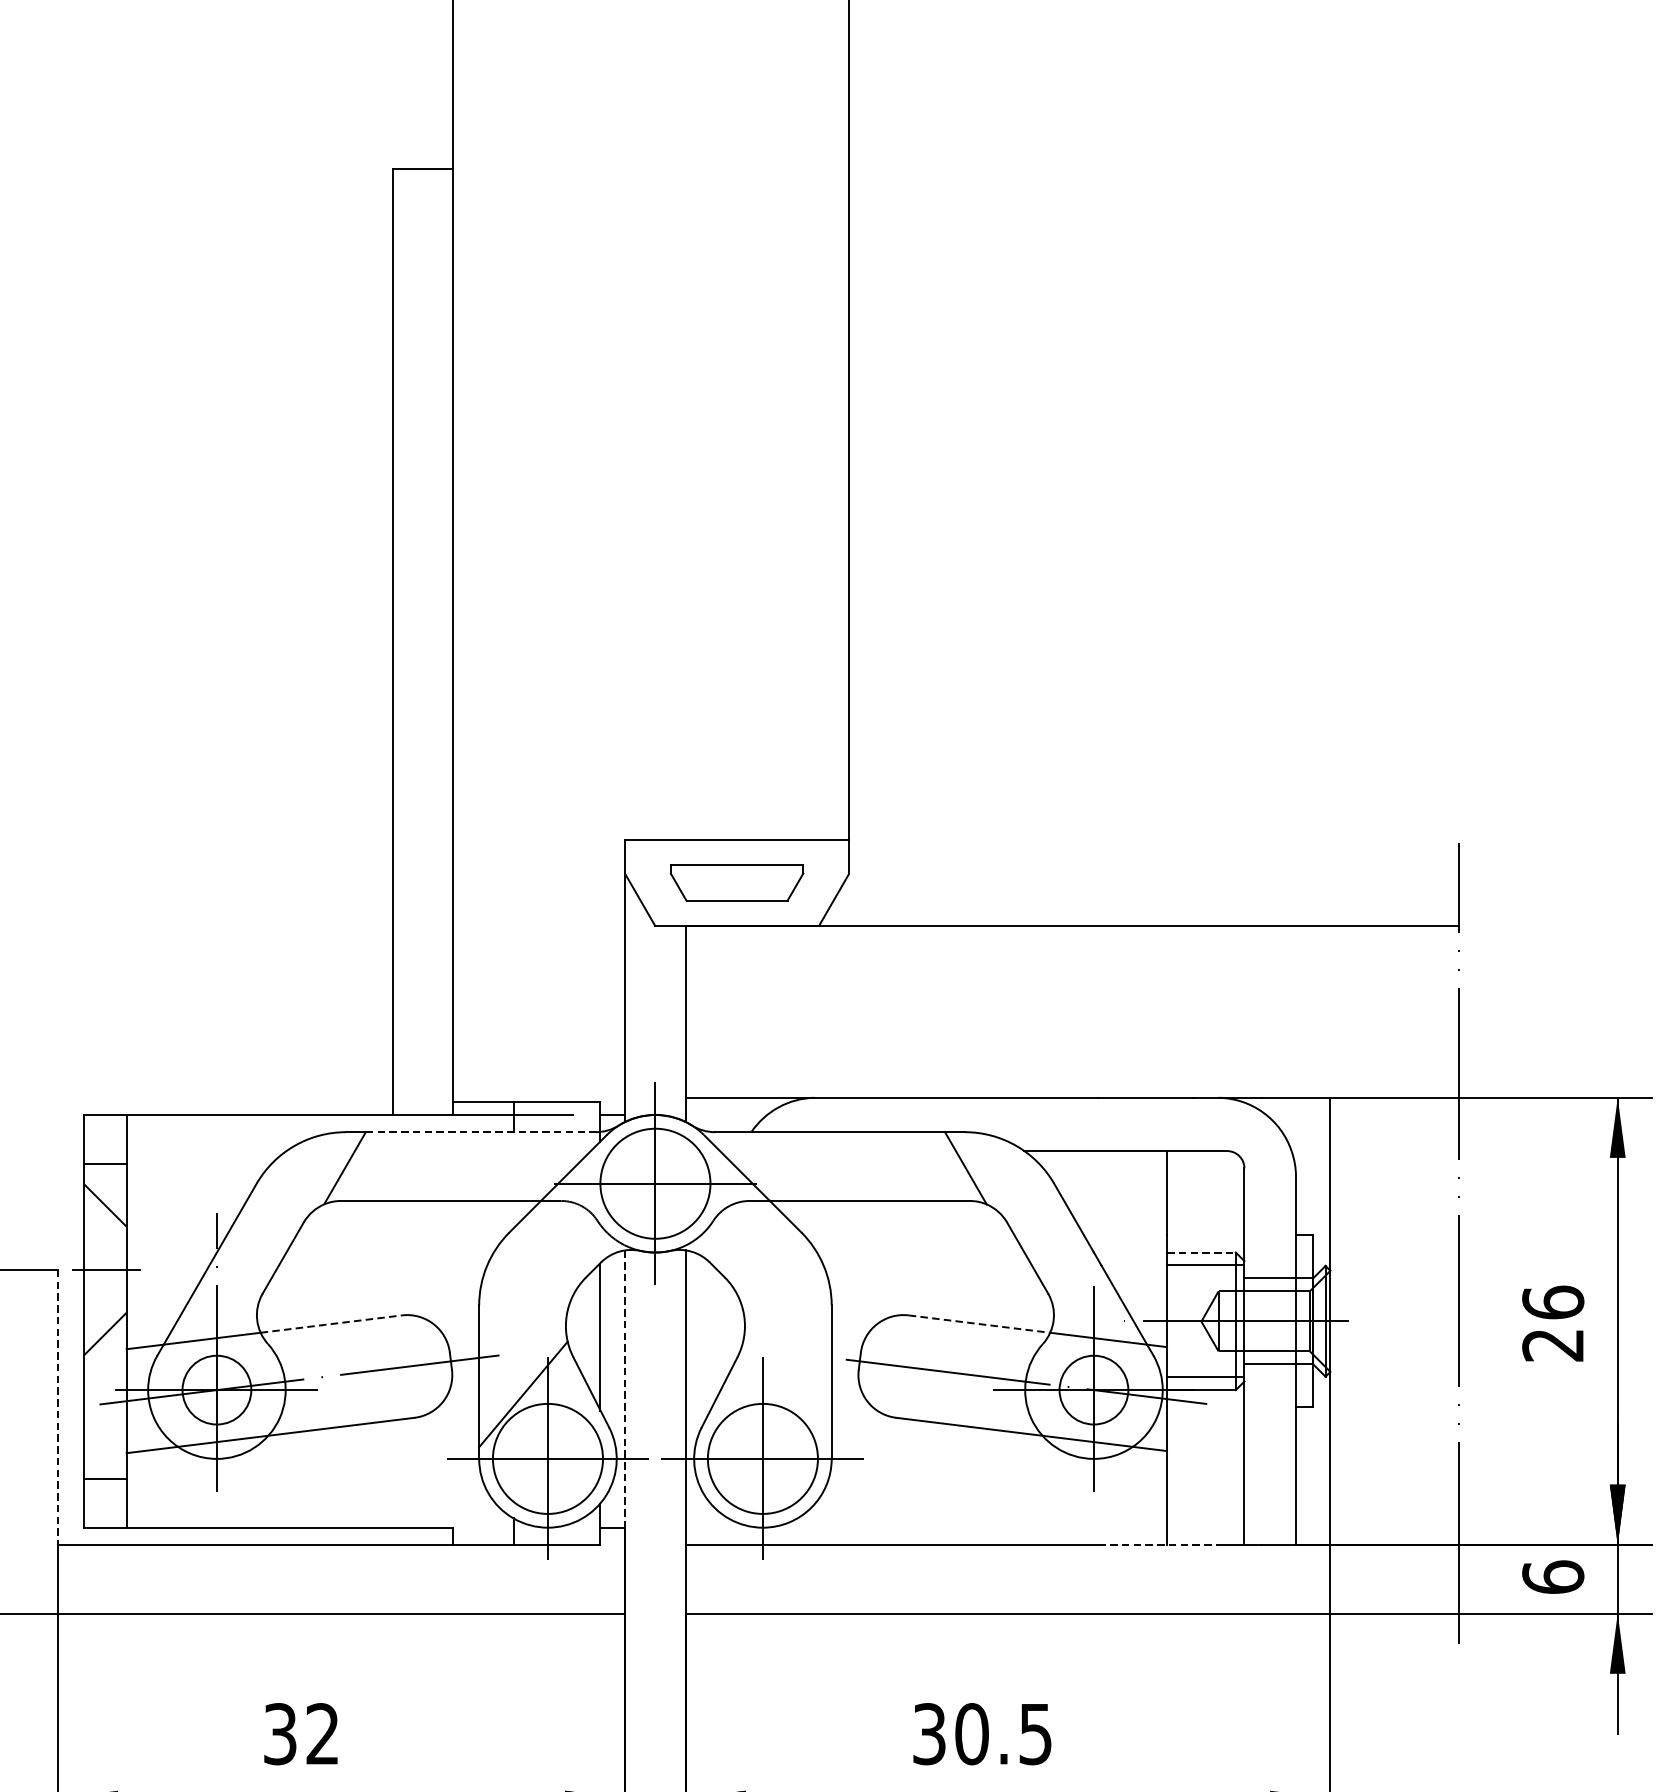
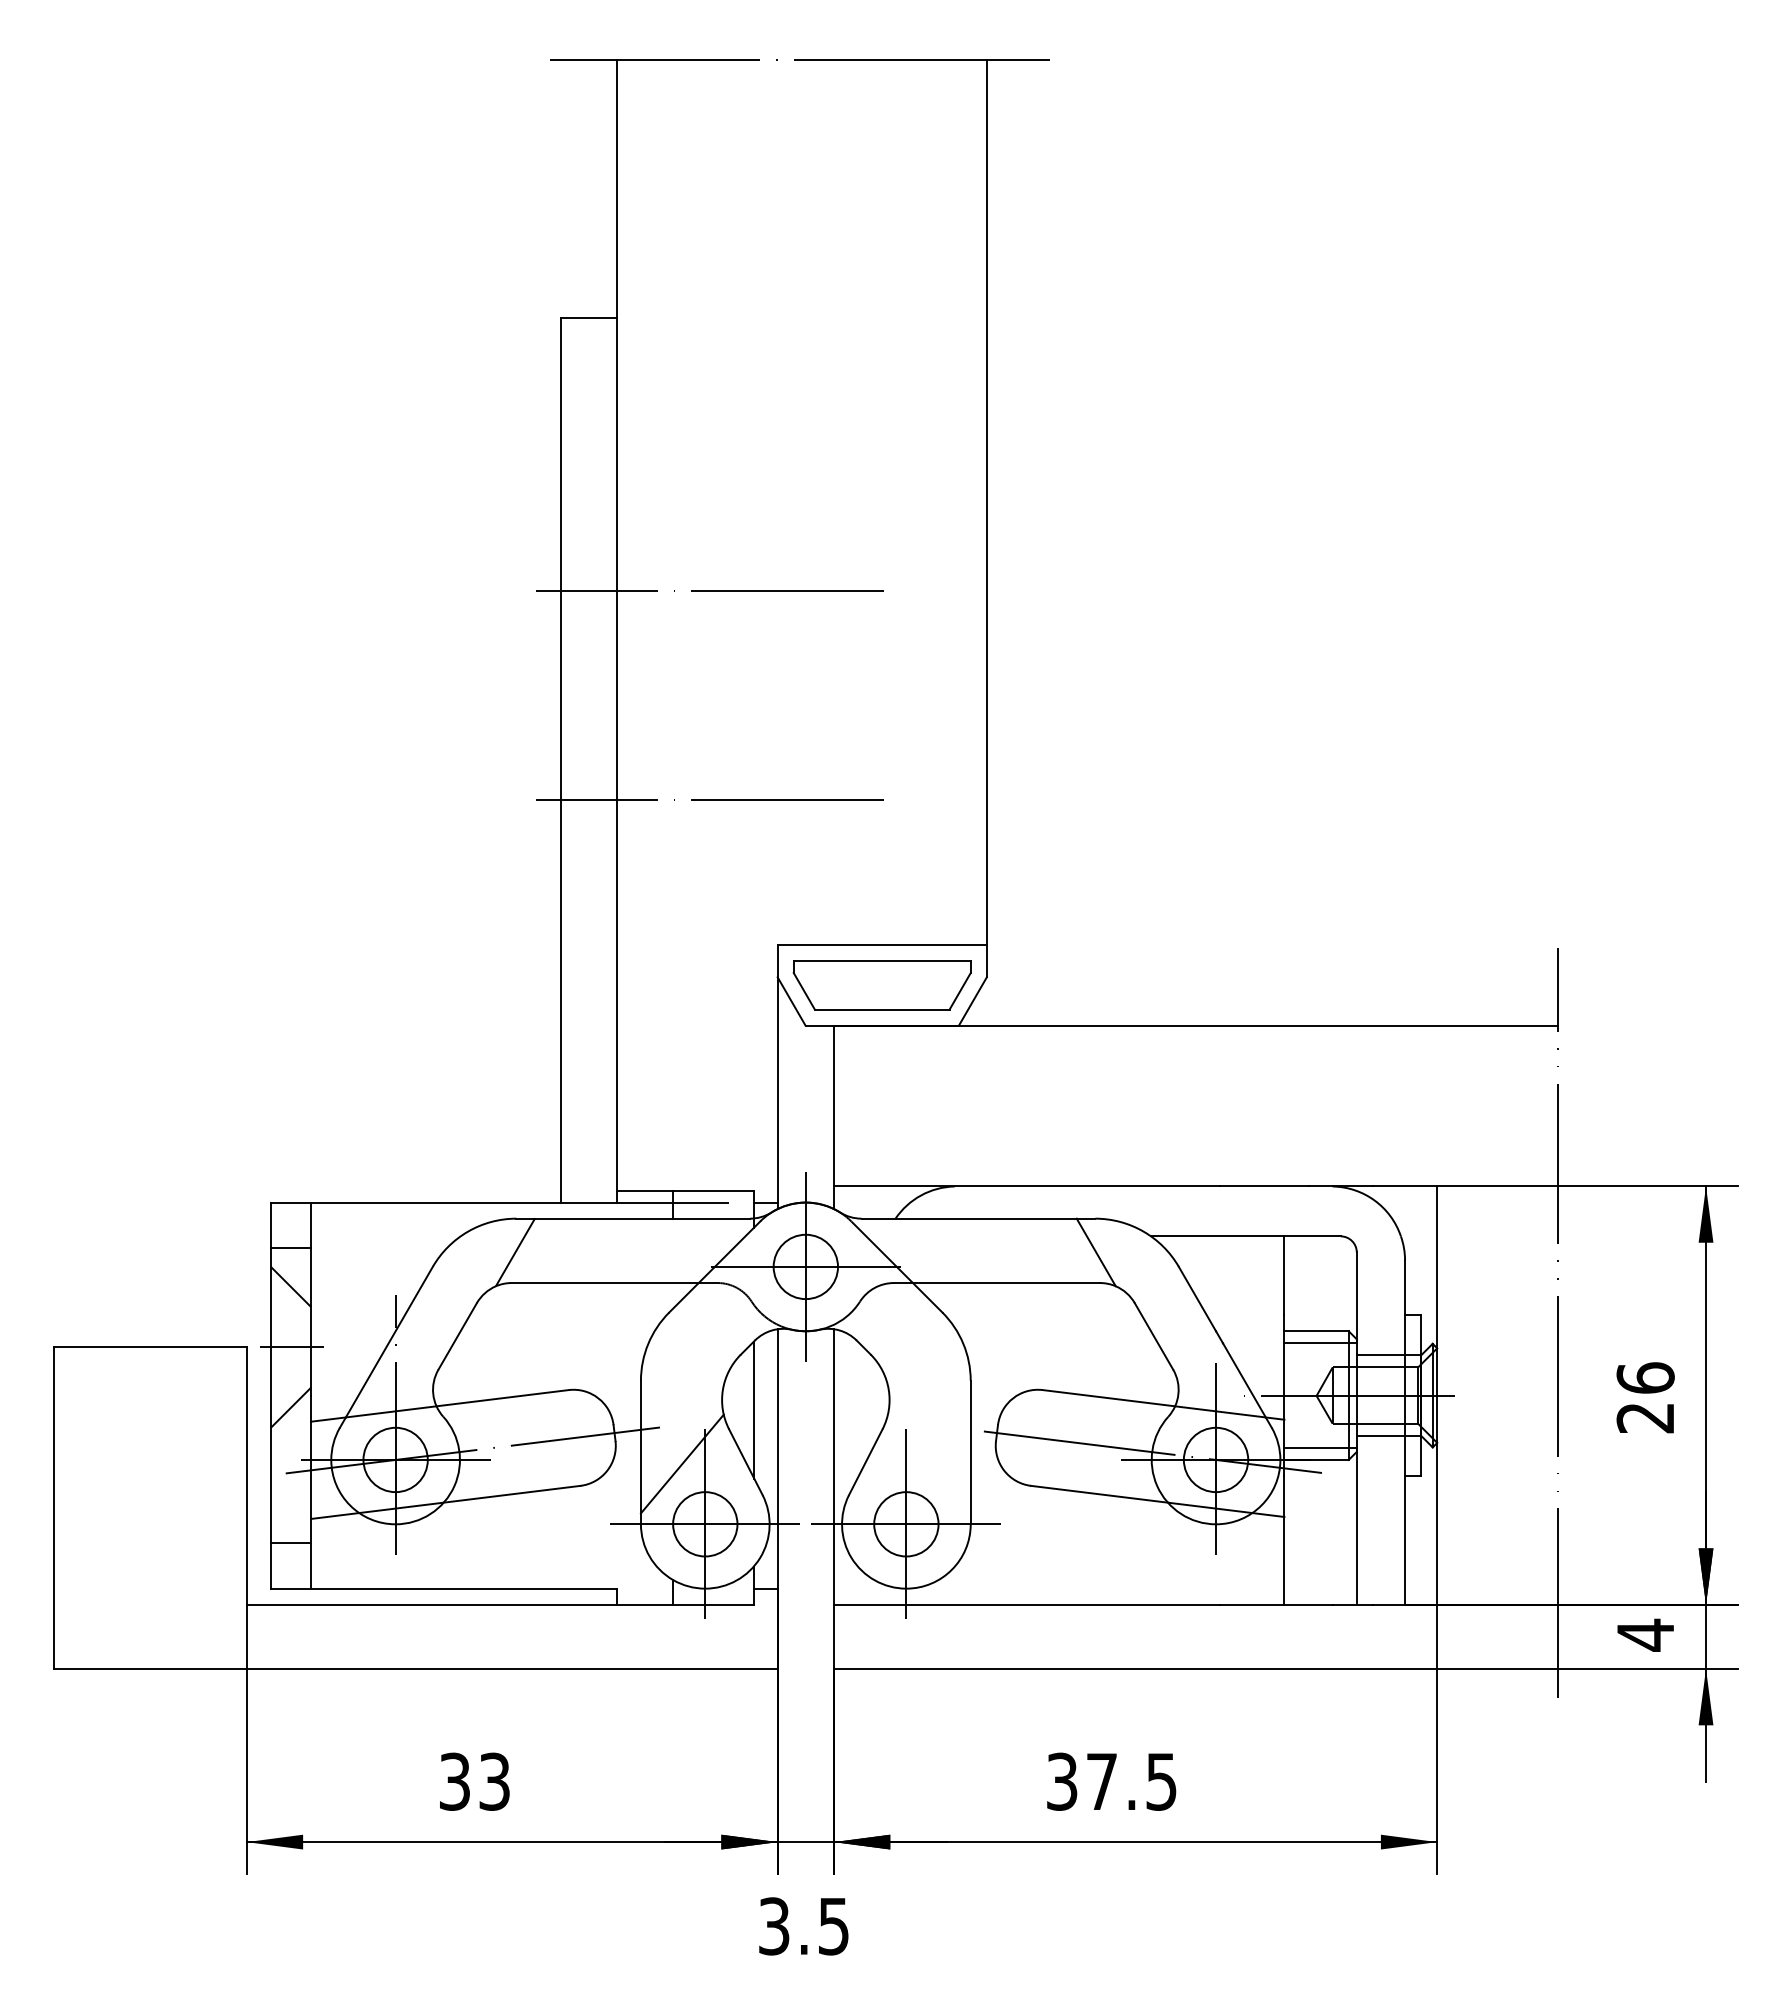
line: (553, 461) -> (710, 591), added
line: (553, 685) -> (710, 800), added
part: (736, 882) -> (881, 985), size x1.43
line: (480, 1131) -> (642, 1218), dashed -> solid
circle: (655, 1183) -> (805, 1266), size x0.62
line: (1202, 1252) -> (1317, 1331), dashed -> solid
line: (331, 1324) -> (502, 1398), dashed -> solid
line: (978, 1324) -> (1108, 1398), dashed -> solid
line: (625, 1388) -> (777, 1458), dashed -> solid
line: (57, 1407) -> (246, 1476), dashed -> solid
circle: (548, 1459) -> (705, 1524), size x0.62
circle: (763, 1459) -> (906, 1524), size x0.62
line: (1158, 1544) -> (1276, 1604), dashed -> solid
text: (1553, 1576) -> (1645, 1634), 6 -> 4
text: (322, 1733) -> (494, 1781), 32 -> 33
text: (971, 1733) -> (1101, 1781), 30.5 -> 37.5

